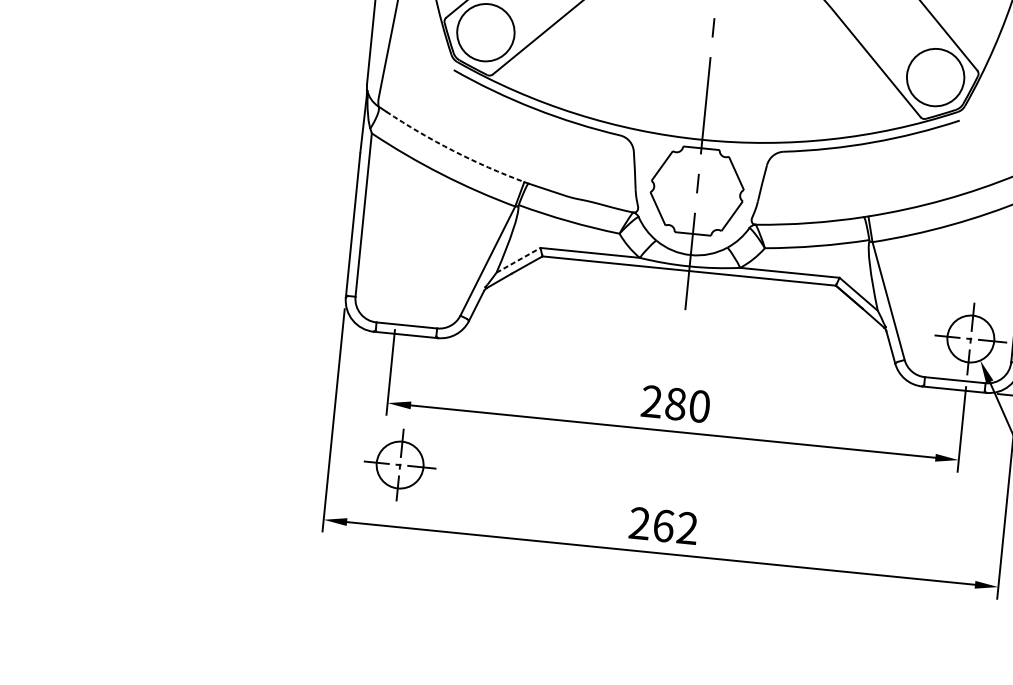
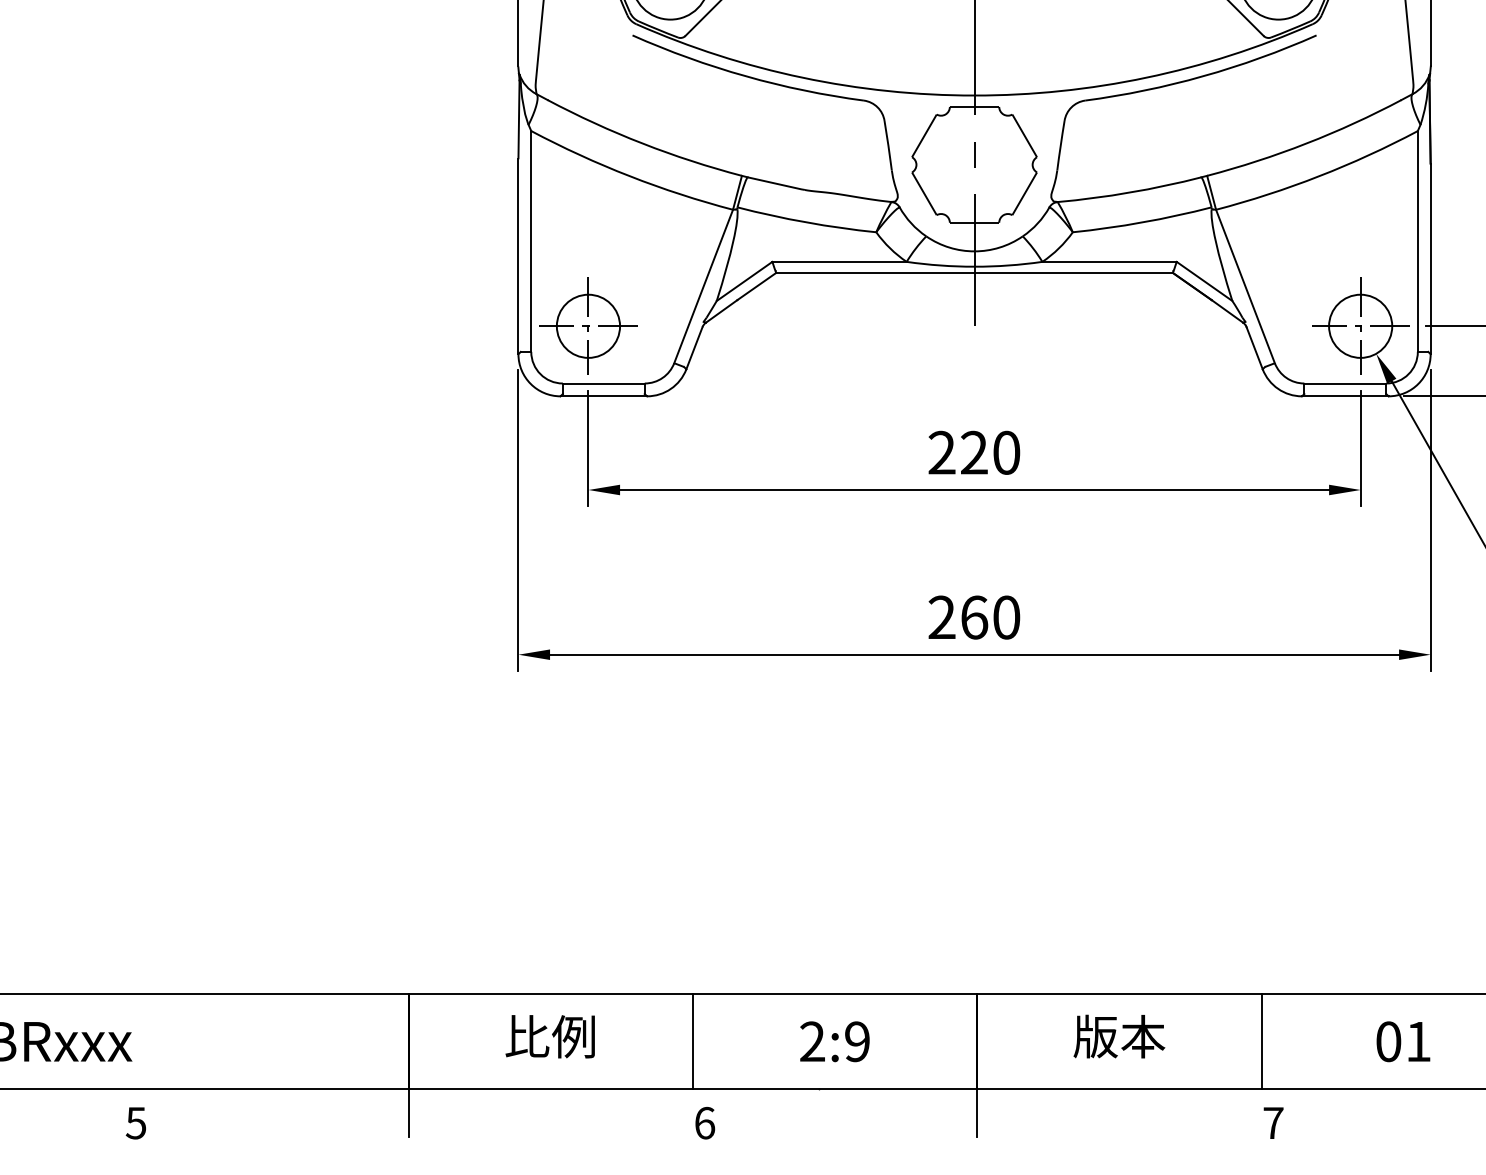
arc: (453, 150) -> (642, 143), dashed -> solid
line: (518, 260) -> (744, 281), dashed -> solid
text: (675, 403) -> (974, 452), 280 -> 220
part: (400, 464) -> (588, 325), moved
text: (687, 528) -> (1006, 617), 262 -> 260

